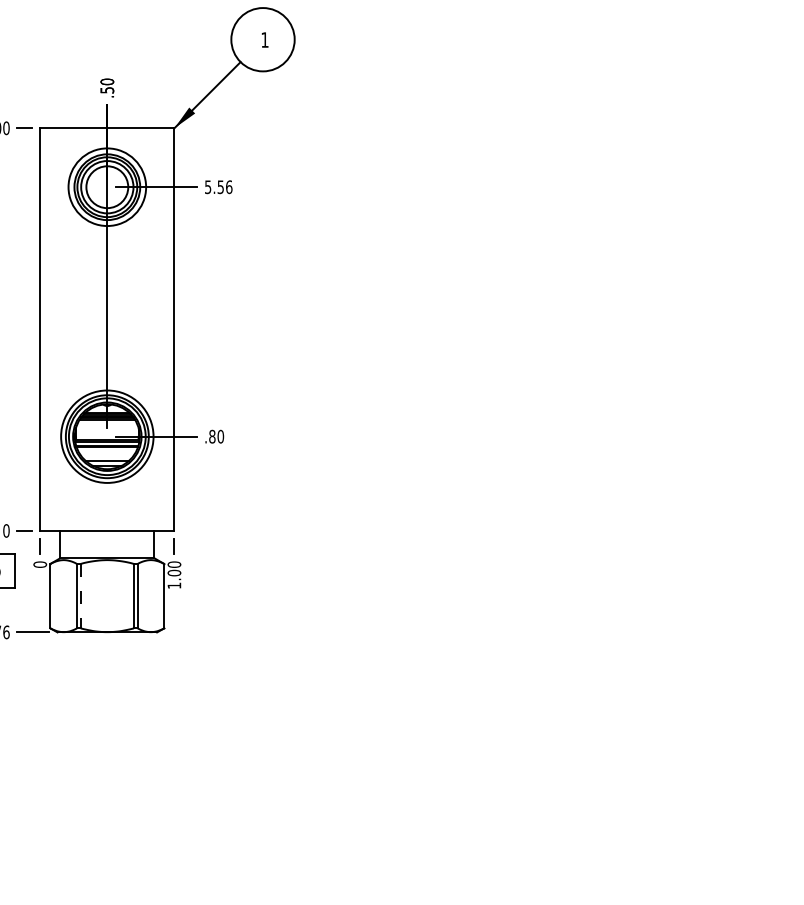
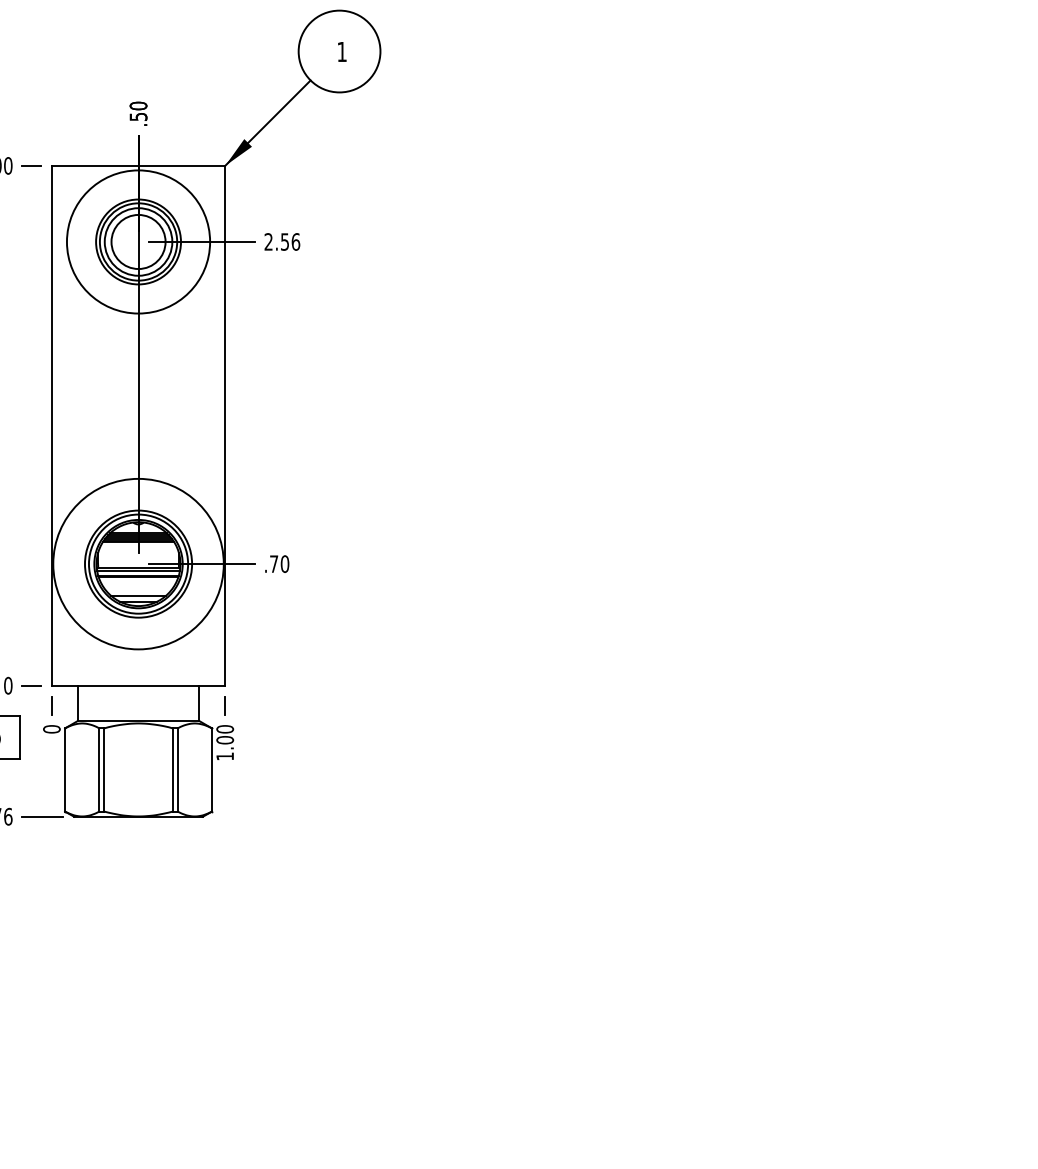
circle: (107, 186) -> (138, 241), size x1.43
text: (207, 186) -> (268, 241), 5.56 -> 2.56
circle: (107, 436) -> (138, 563), size x1.43
text: (212, 437) -> (274, 564), .80 -> .70
line: (80, 596) -> (104, 770), dashed -> solid

